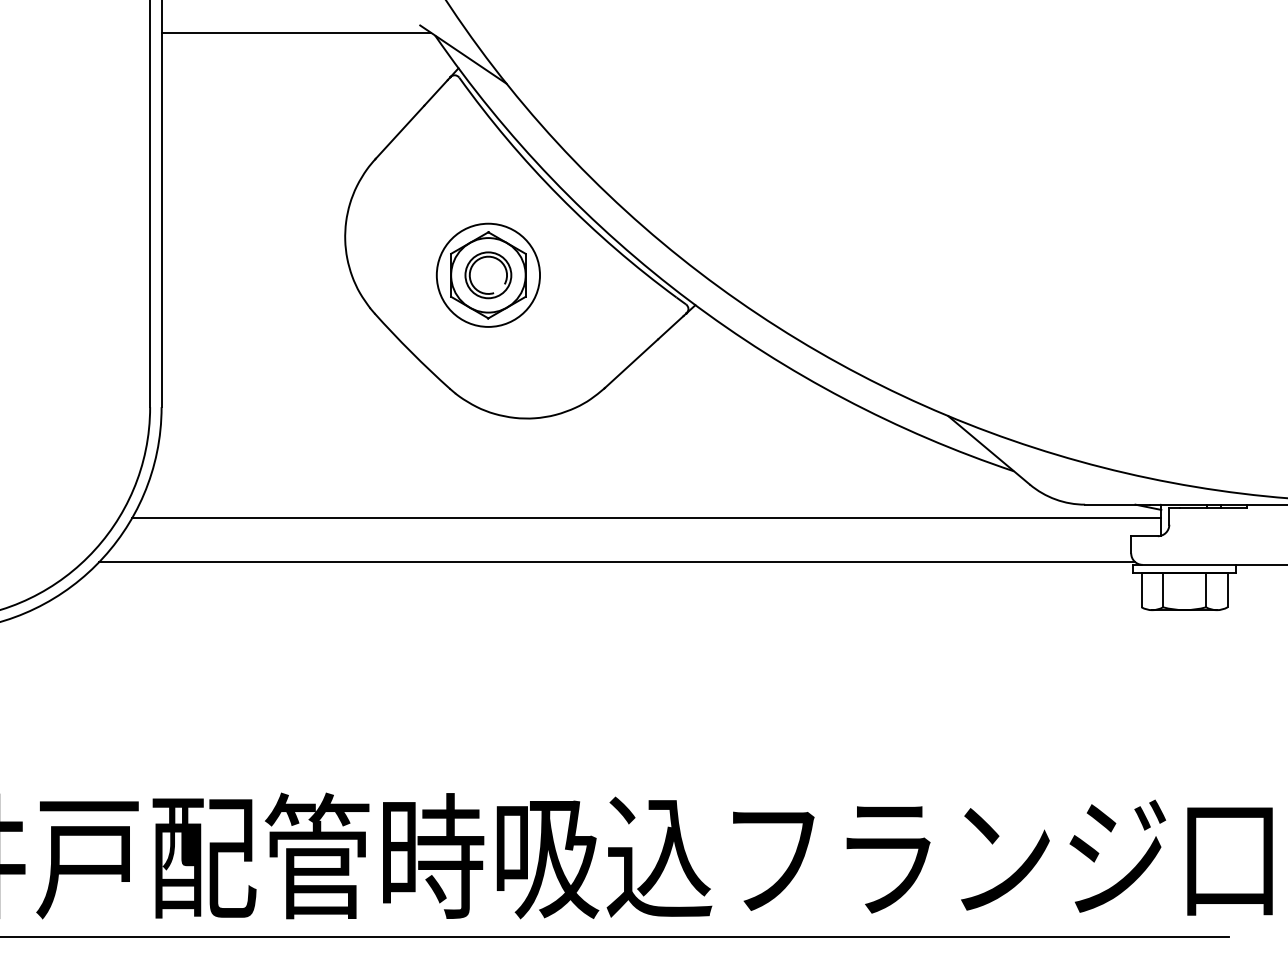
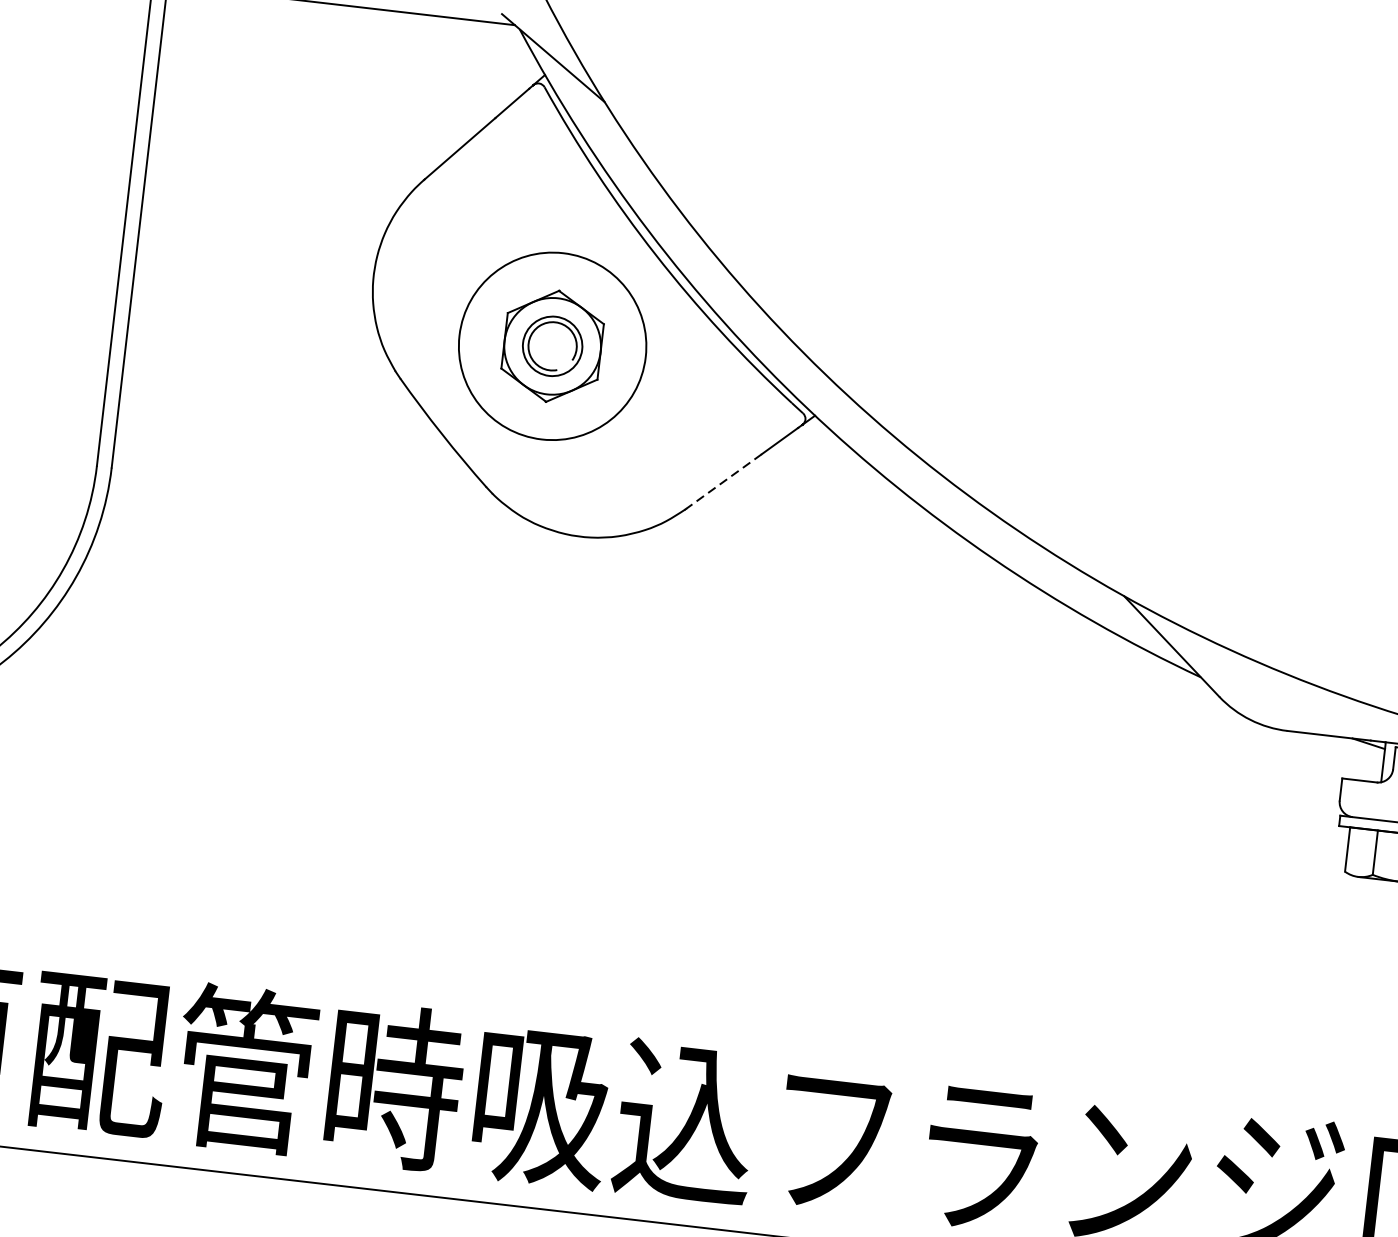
circle: (488, 274) -> (552, 345), size x1.4
line: (631, 364) -> (723, 482), solid -> dashed
line: (646, 517) -> (720, 682), removed
line: (617, 562) -> (676, 735), removed

